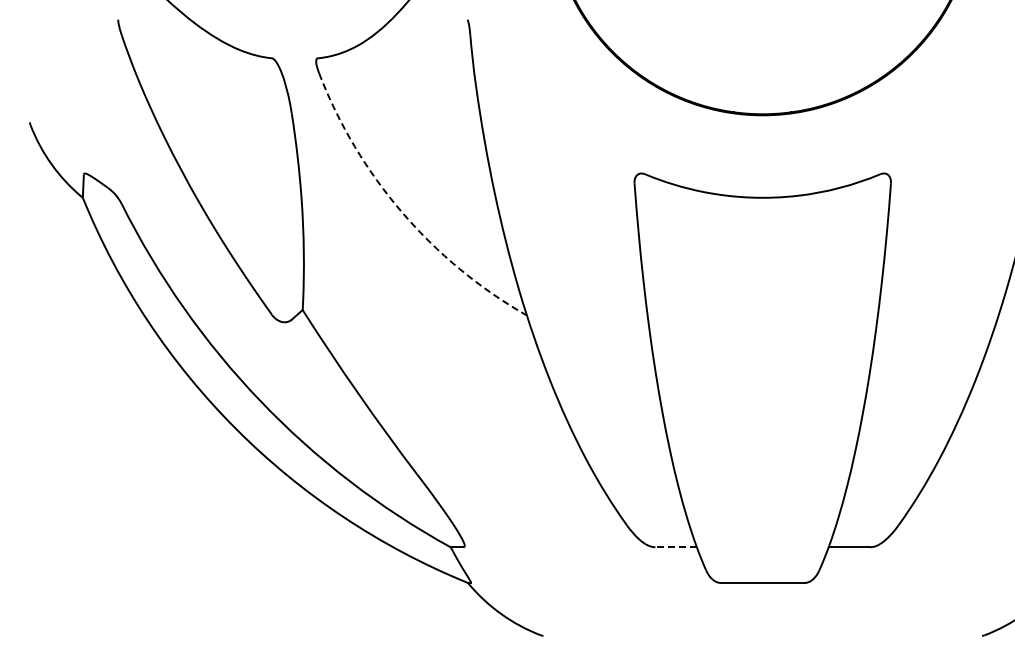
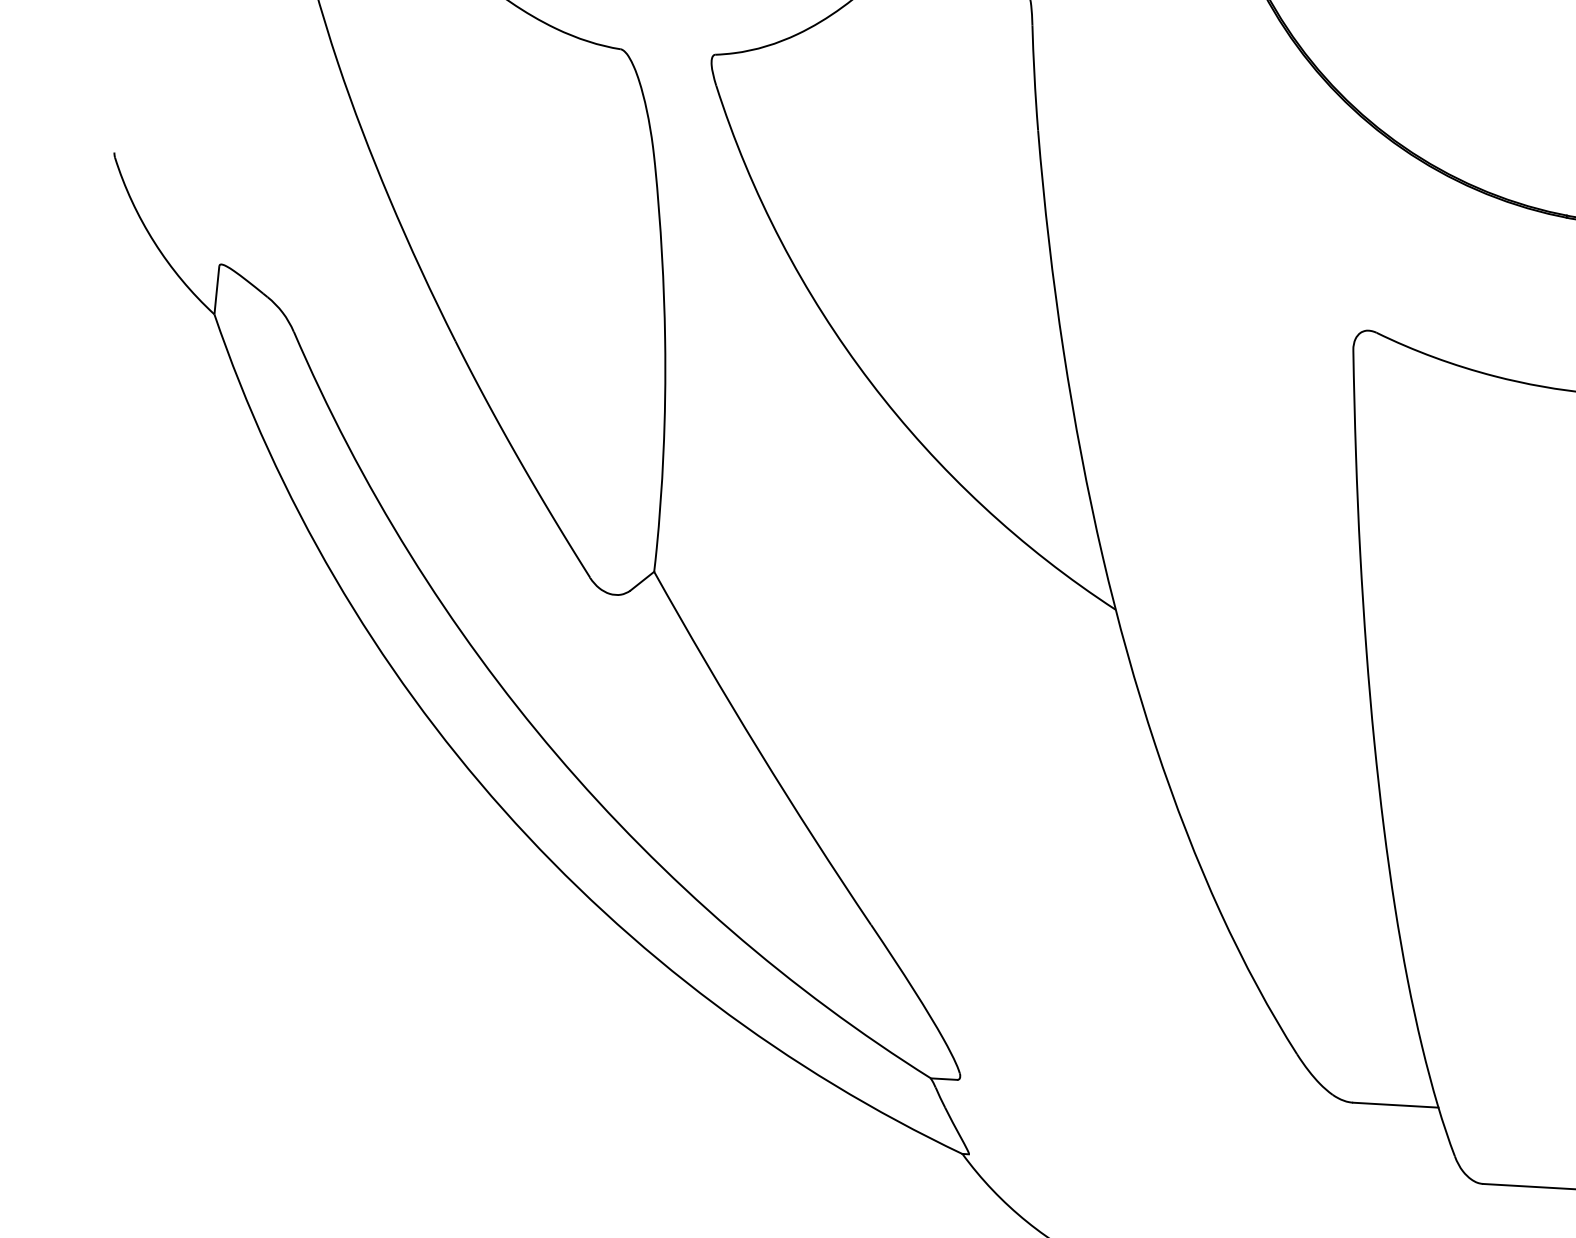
arc: (402, 212) -> (871, 382), dashed -> solid
line: (676, 547) -> (1396, 1105), dashed -> solid

